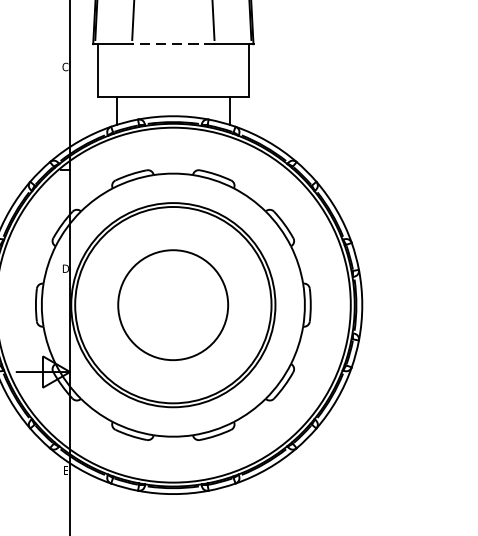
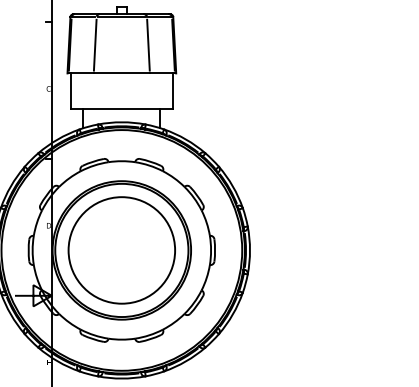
line: (172, 44) -> (121, 73), dashed -> solid
circle: (172, 305) -> (121, 250), size x1.43

